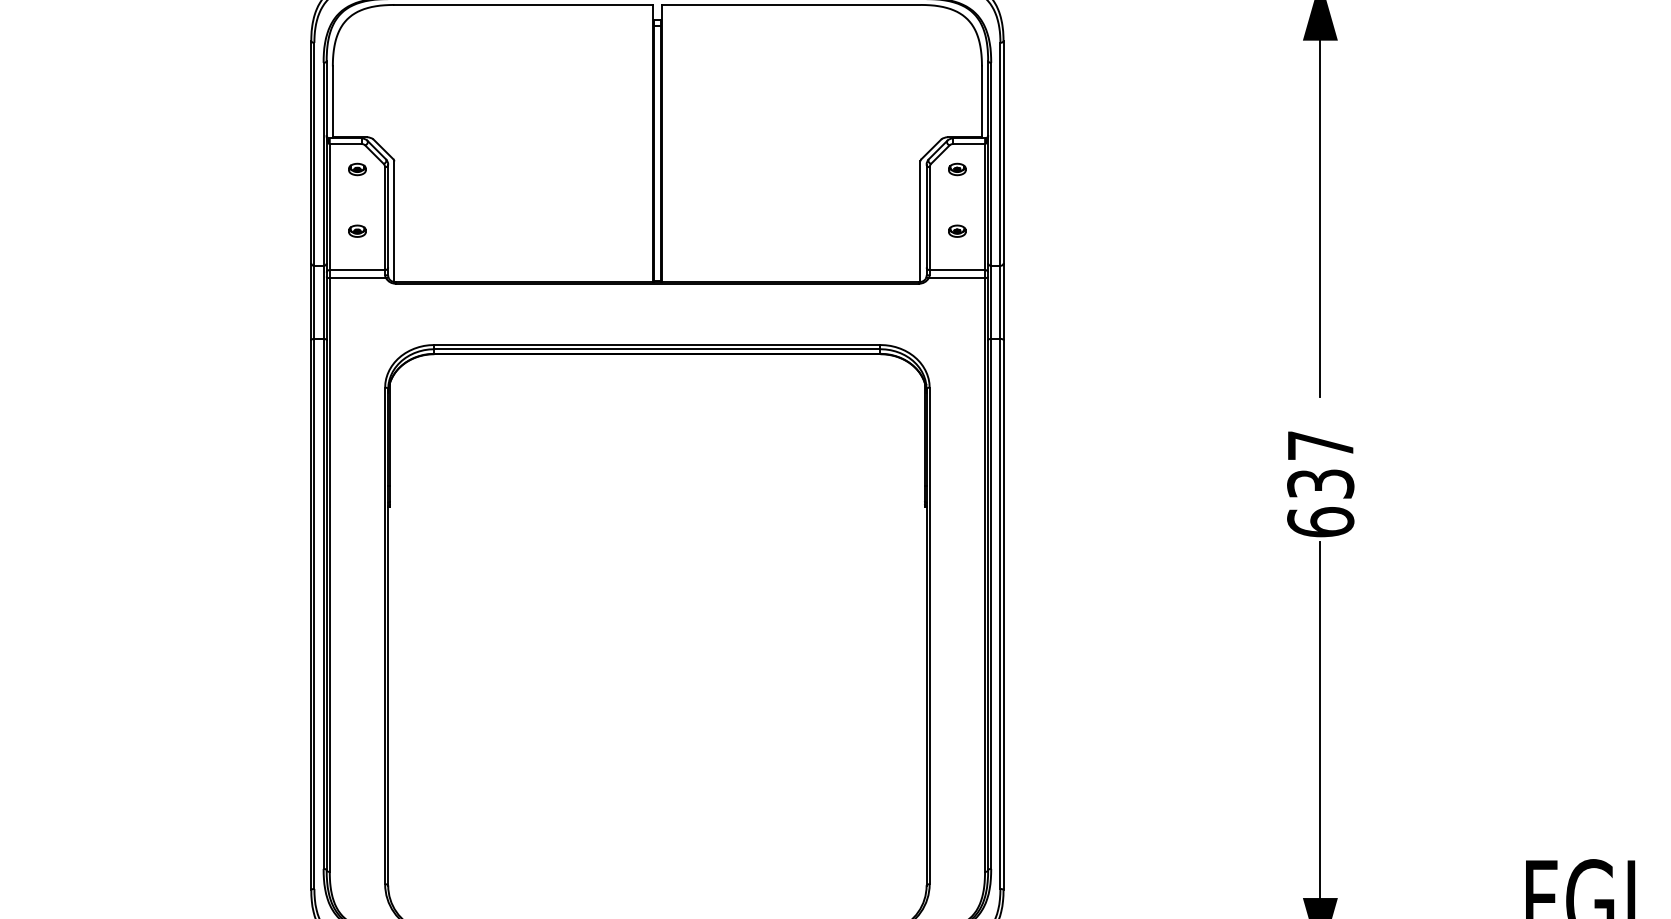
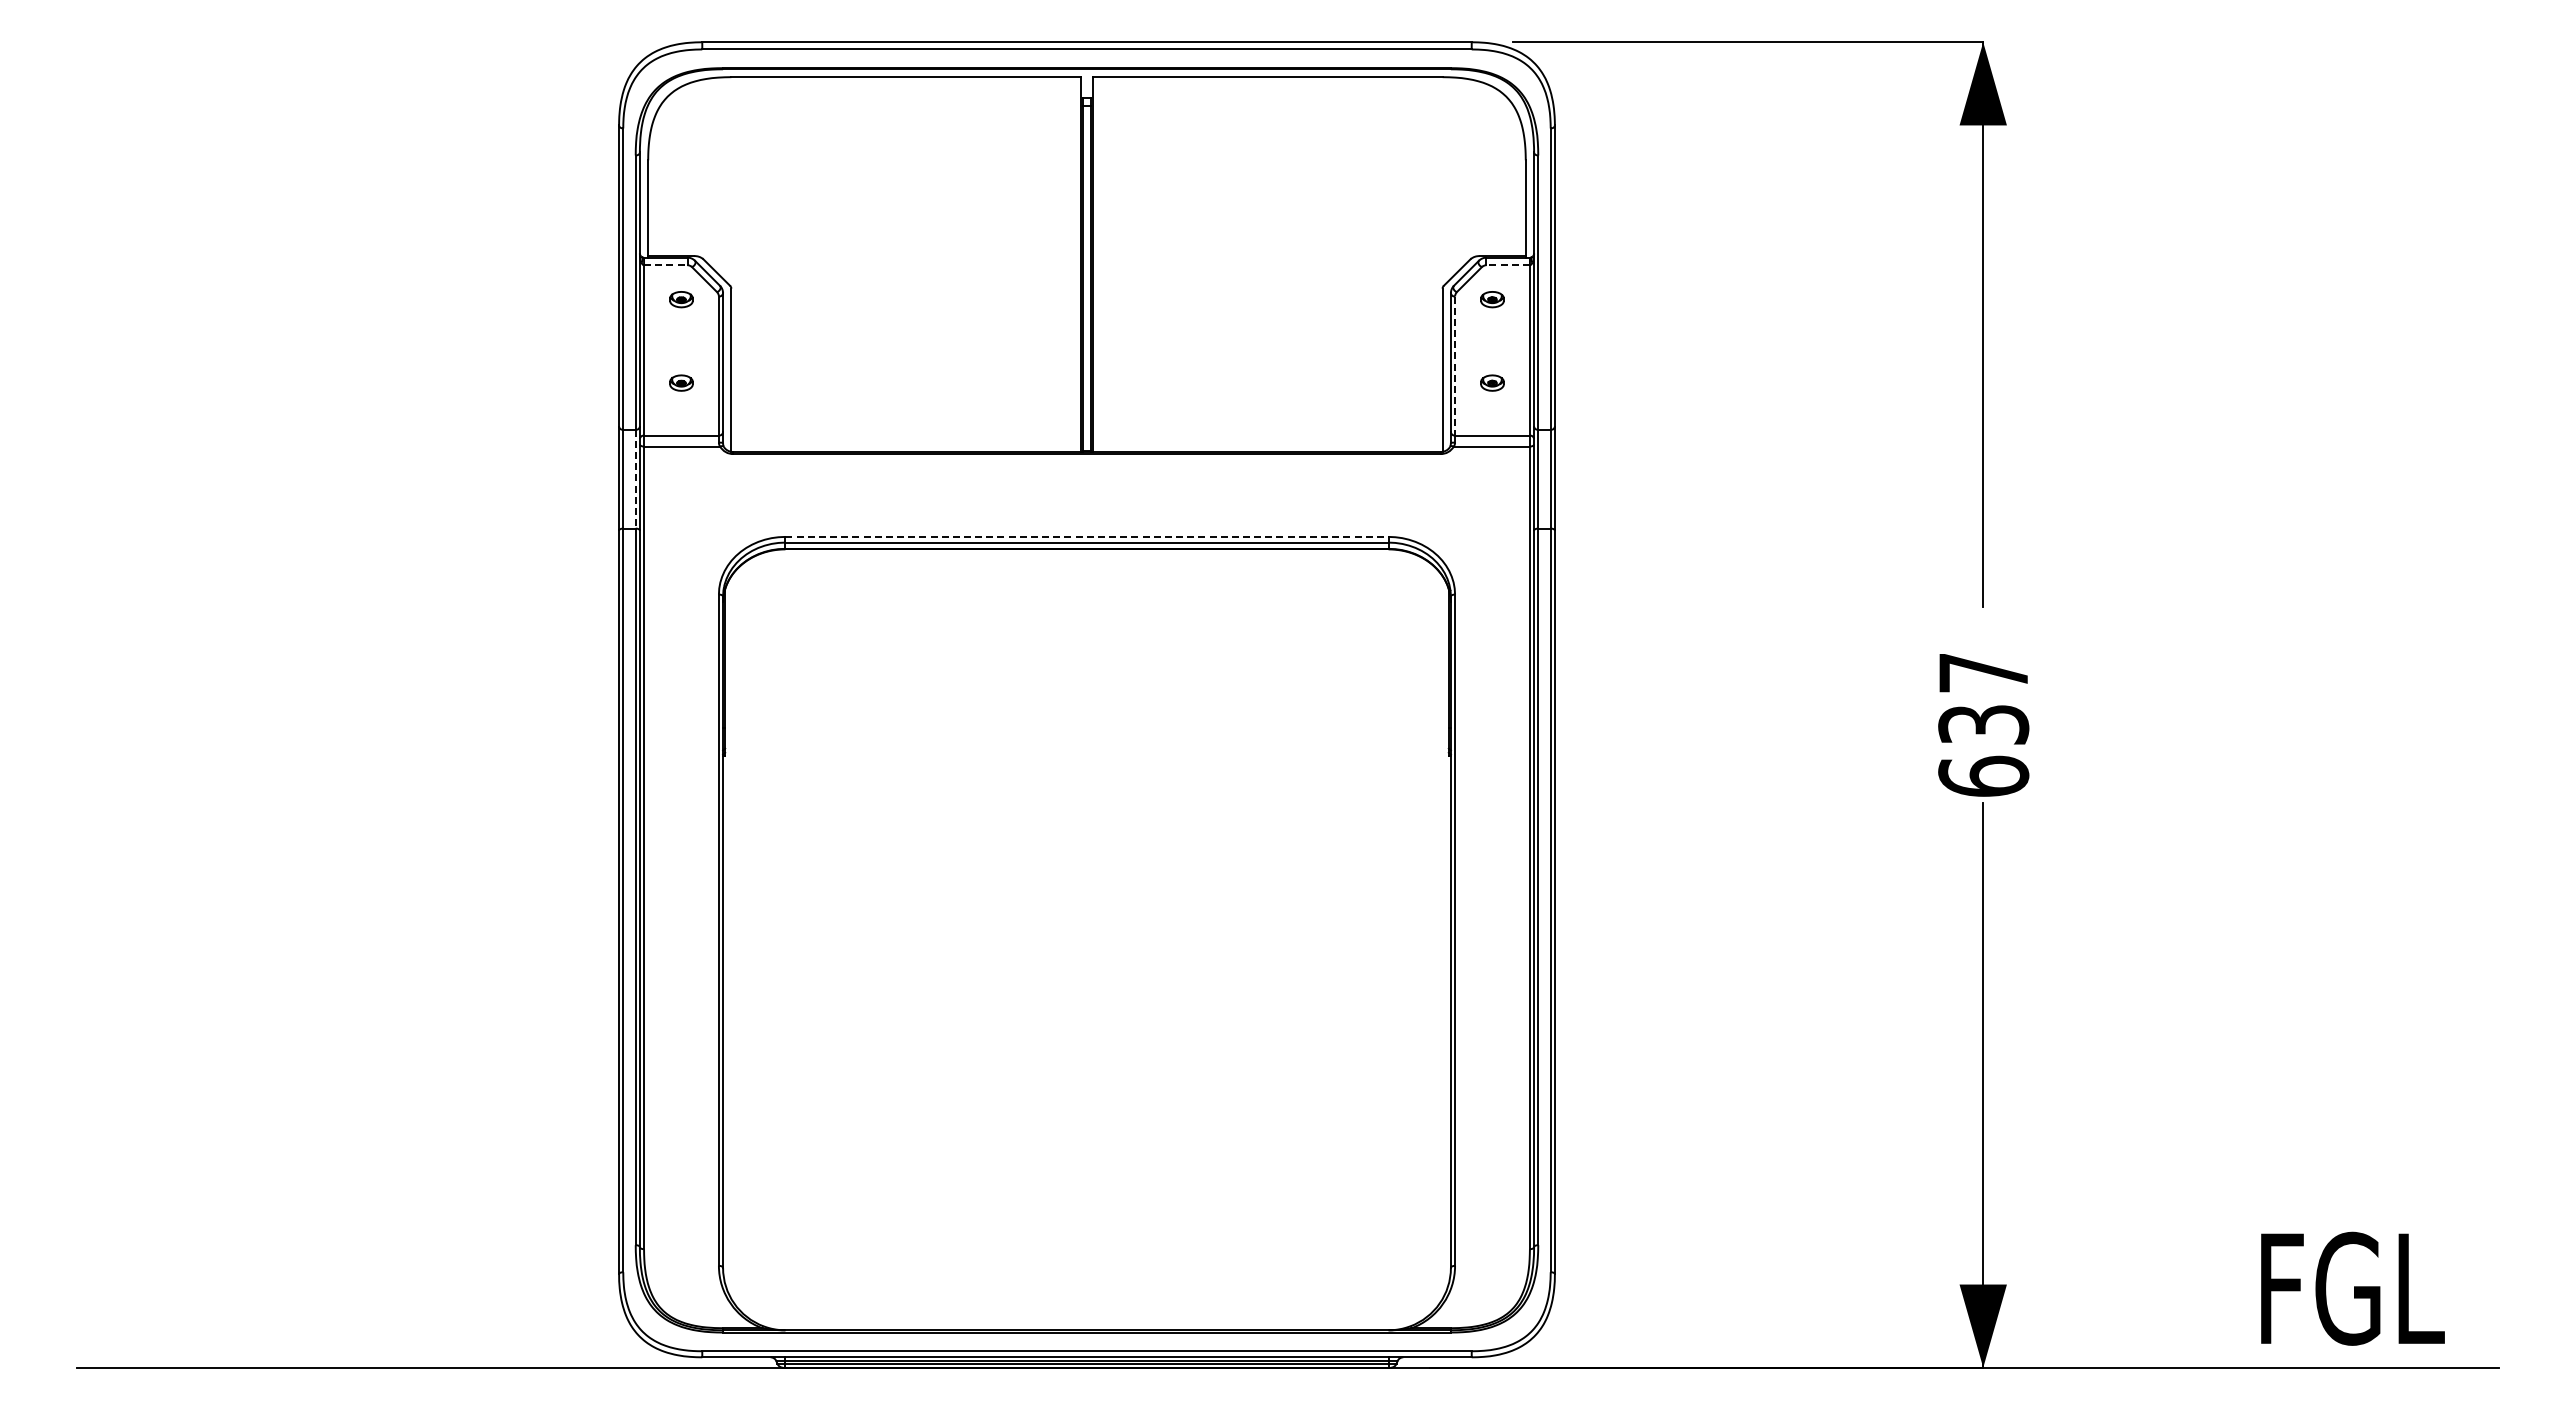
line: (345, 144) -> (665, 265), solid -> dashed
line: (969, 144) -> (1508, 265), solid -> dashed
line: (930, 218) -> (1455, 366), solid -> dashed
line: (323, 302) -> (635, 479), solid -> dashed
line: (657, 344) -> (1087, 536), solid -> dashed

